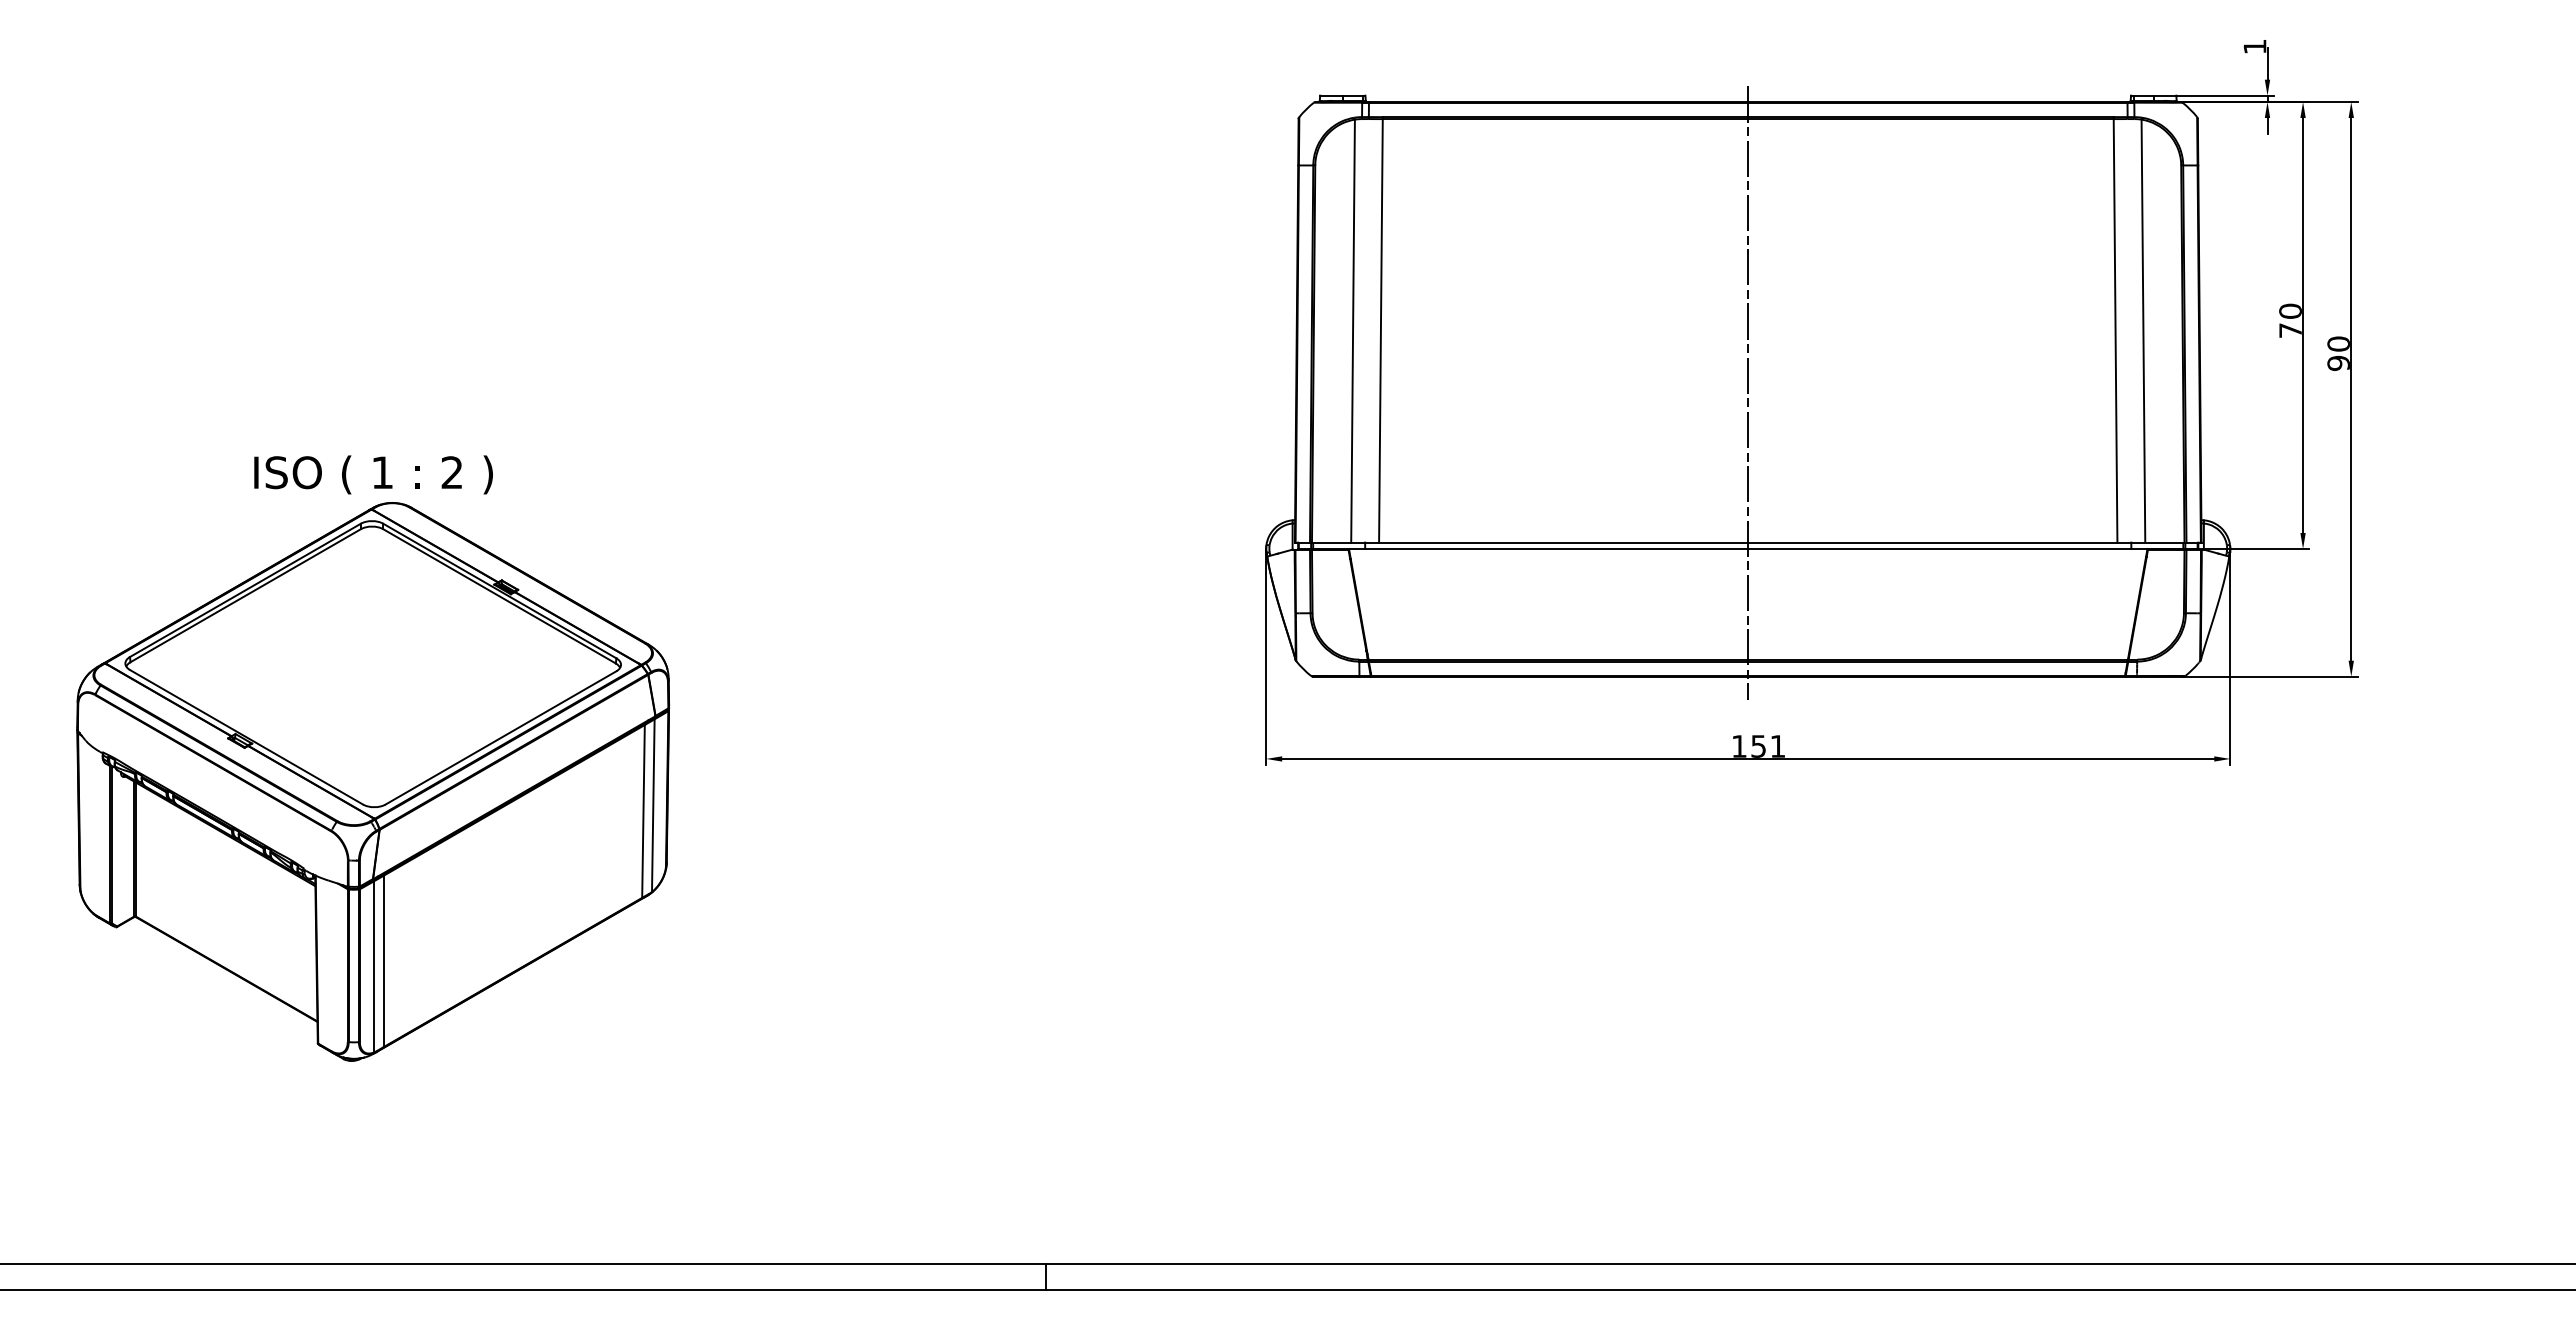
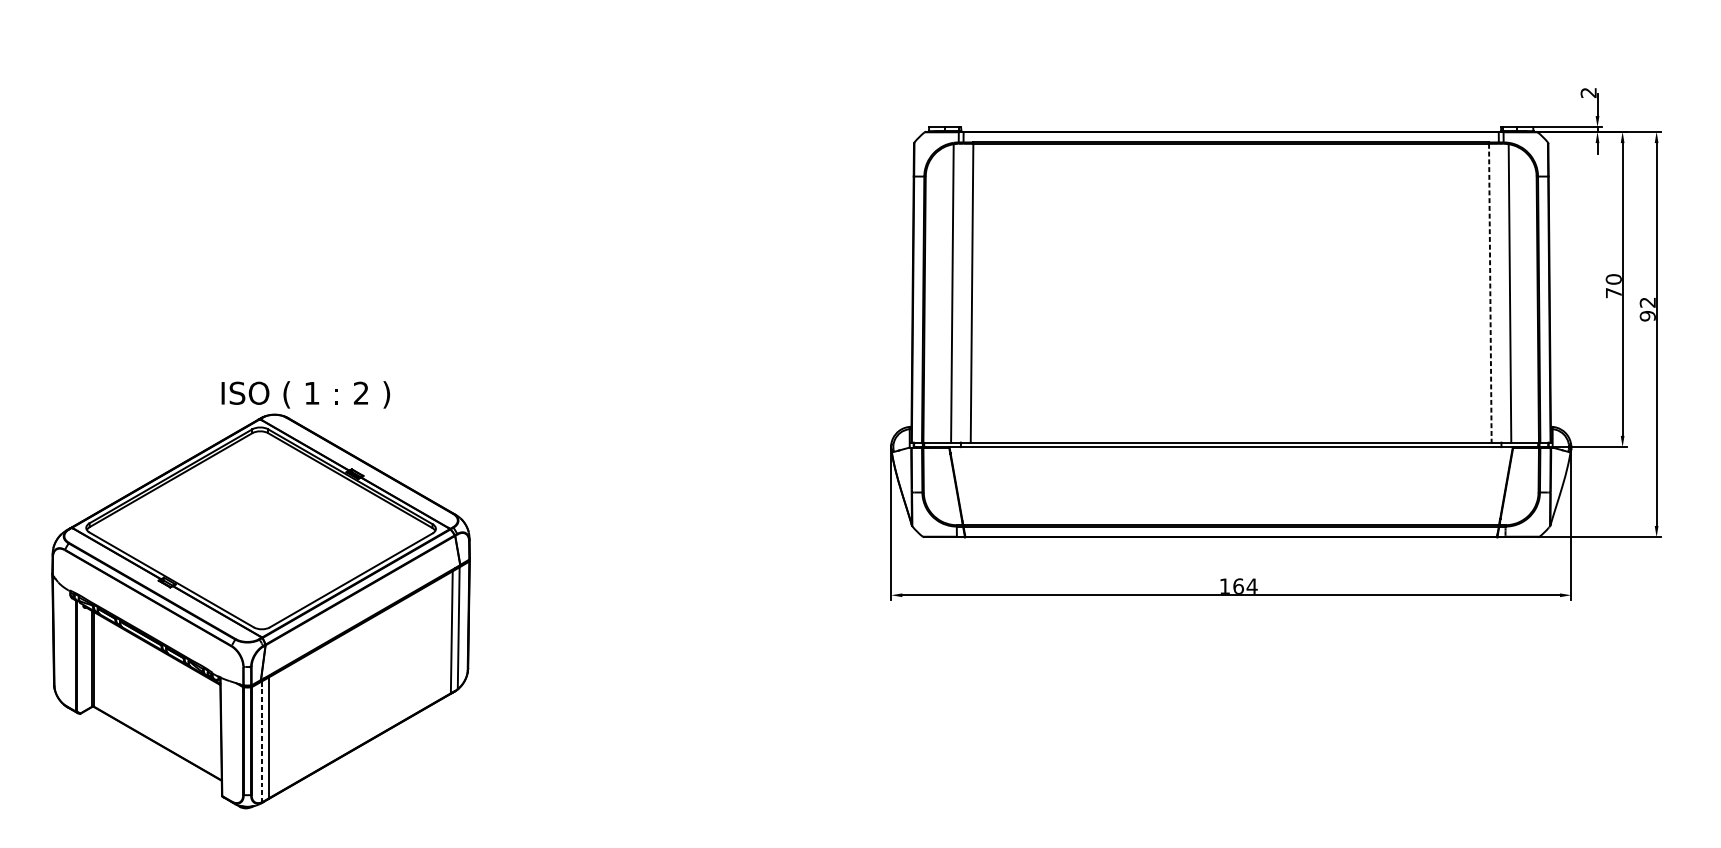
text: (2254, 47) -> (1588, 93), 1 -> 2
line: (2115, 330) -> (1490, 292), solid -> dashed
text: (2338, 343) -> (1647, 302), 90 -> 92
line: (1748, 393) -> (1231, 337), removed
text: (373, 474) -> (305, 394), moved
text: (1768, 746) -> (1245, 586), 151 -> 164
line: (373, 966) -> (261, 741), solid -> dashed

